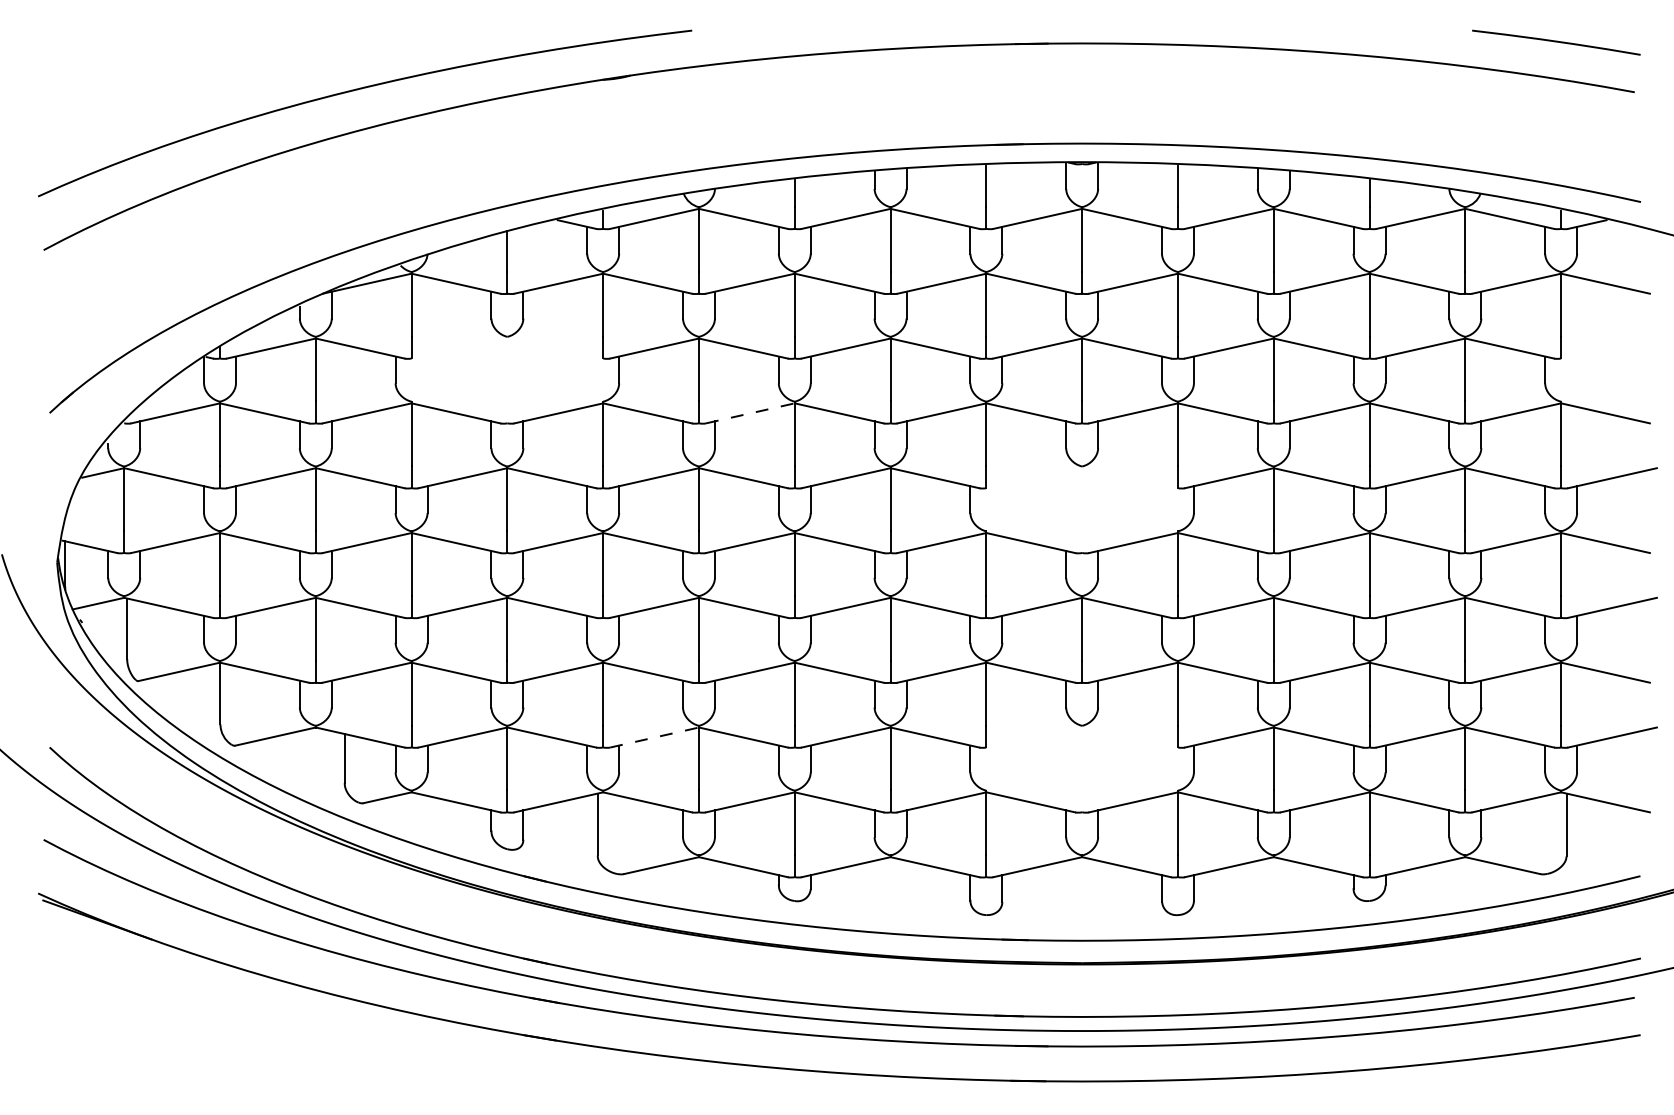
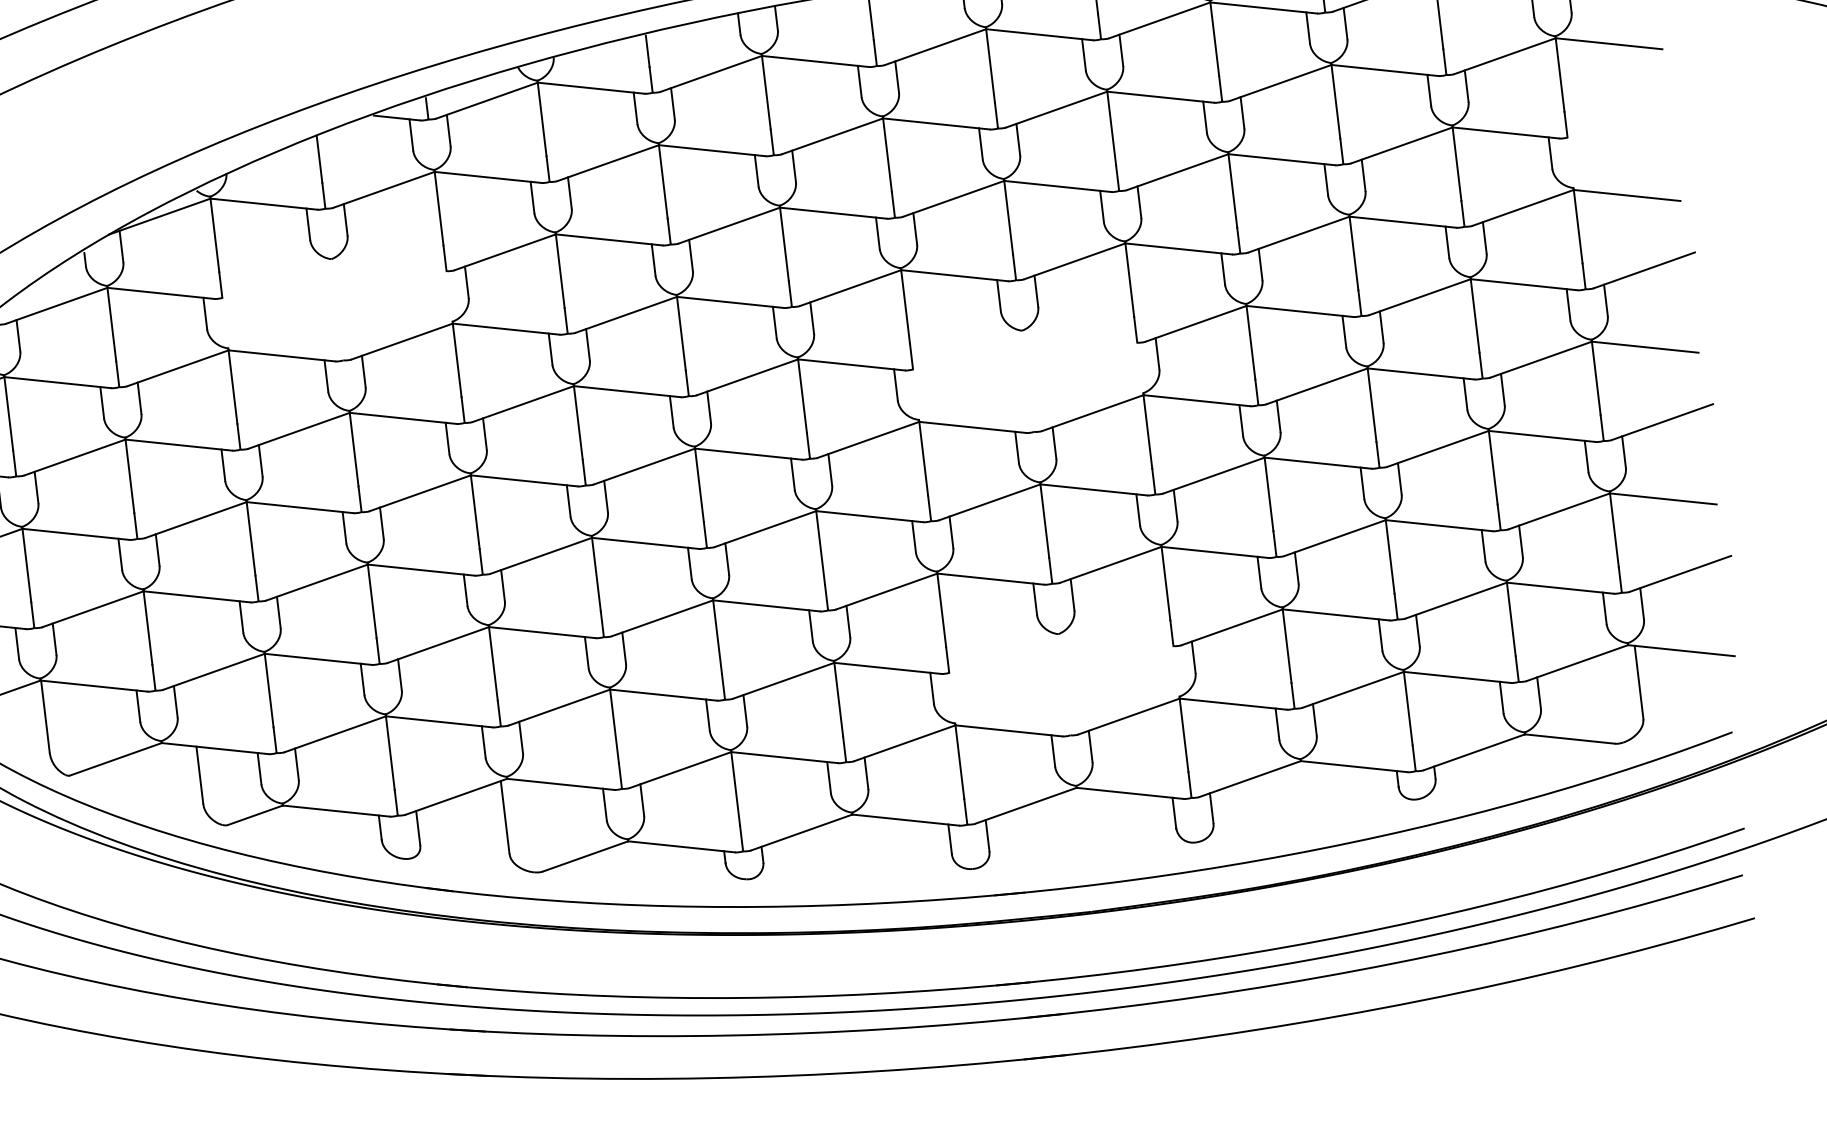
line: (750, 413) -> (626, 314), dashed -> solid
line: (655, 737) -> (560, 707), dashed -> solid

